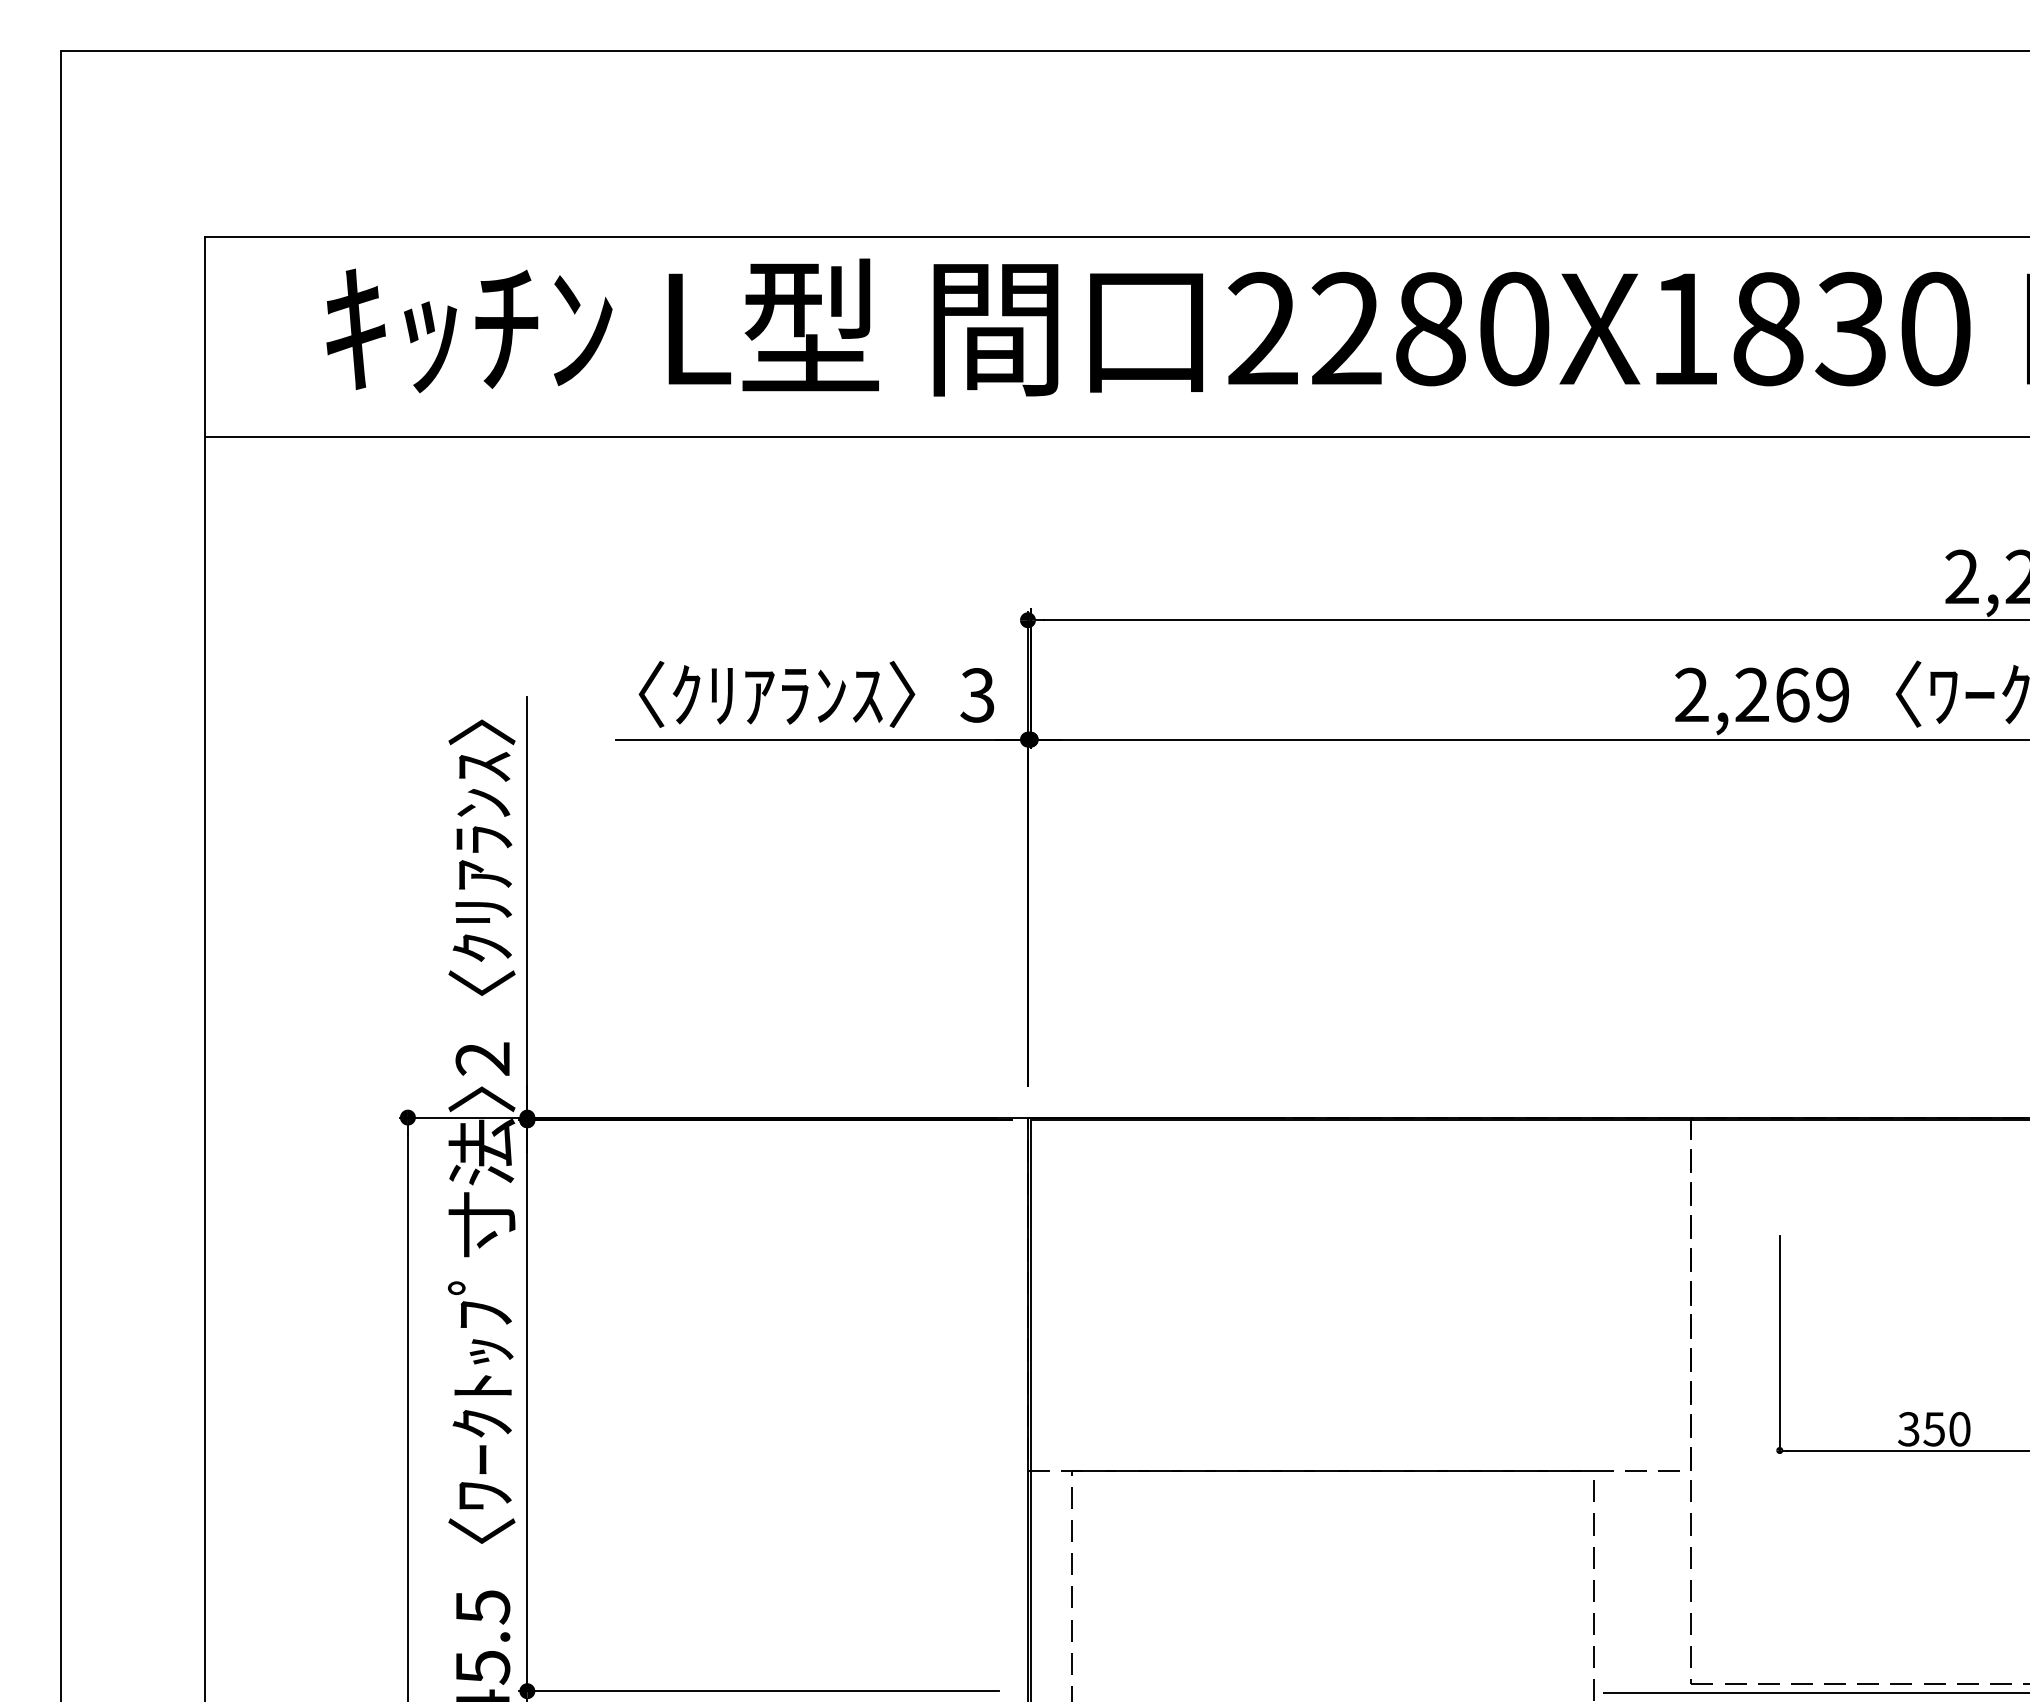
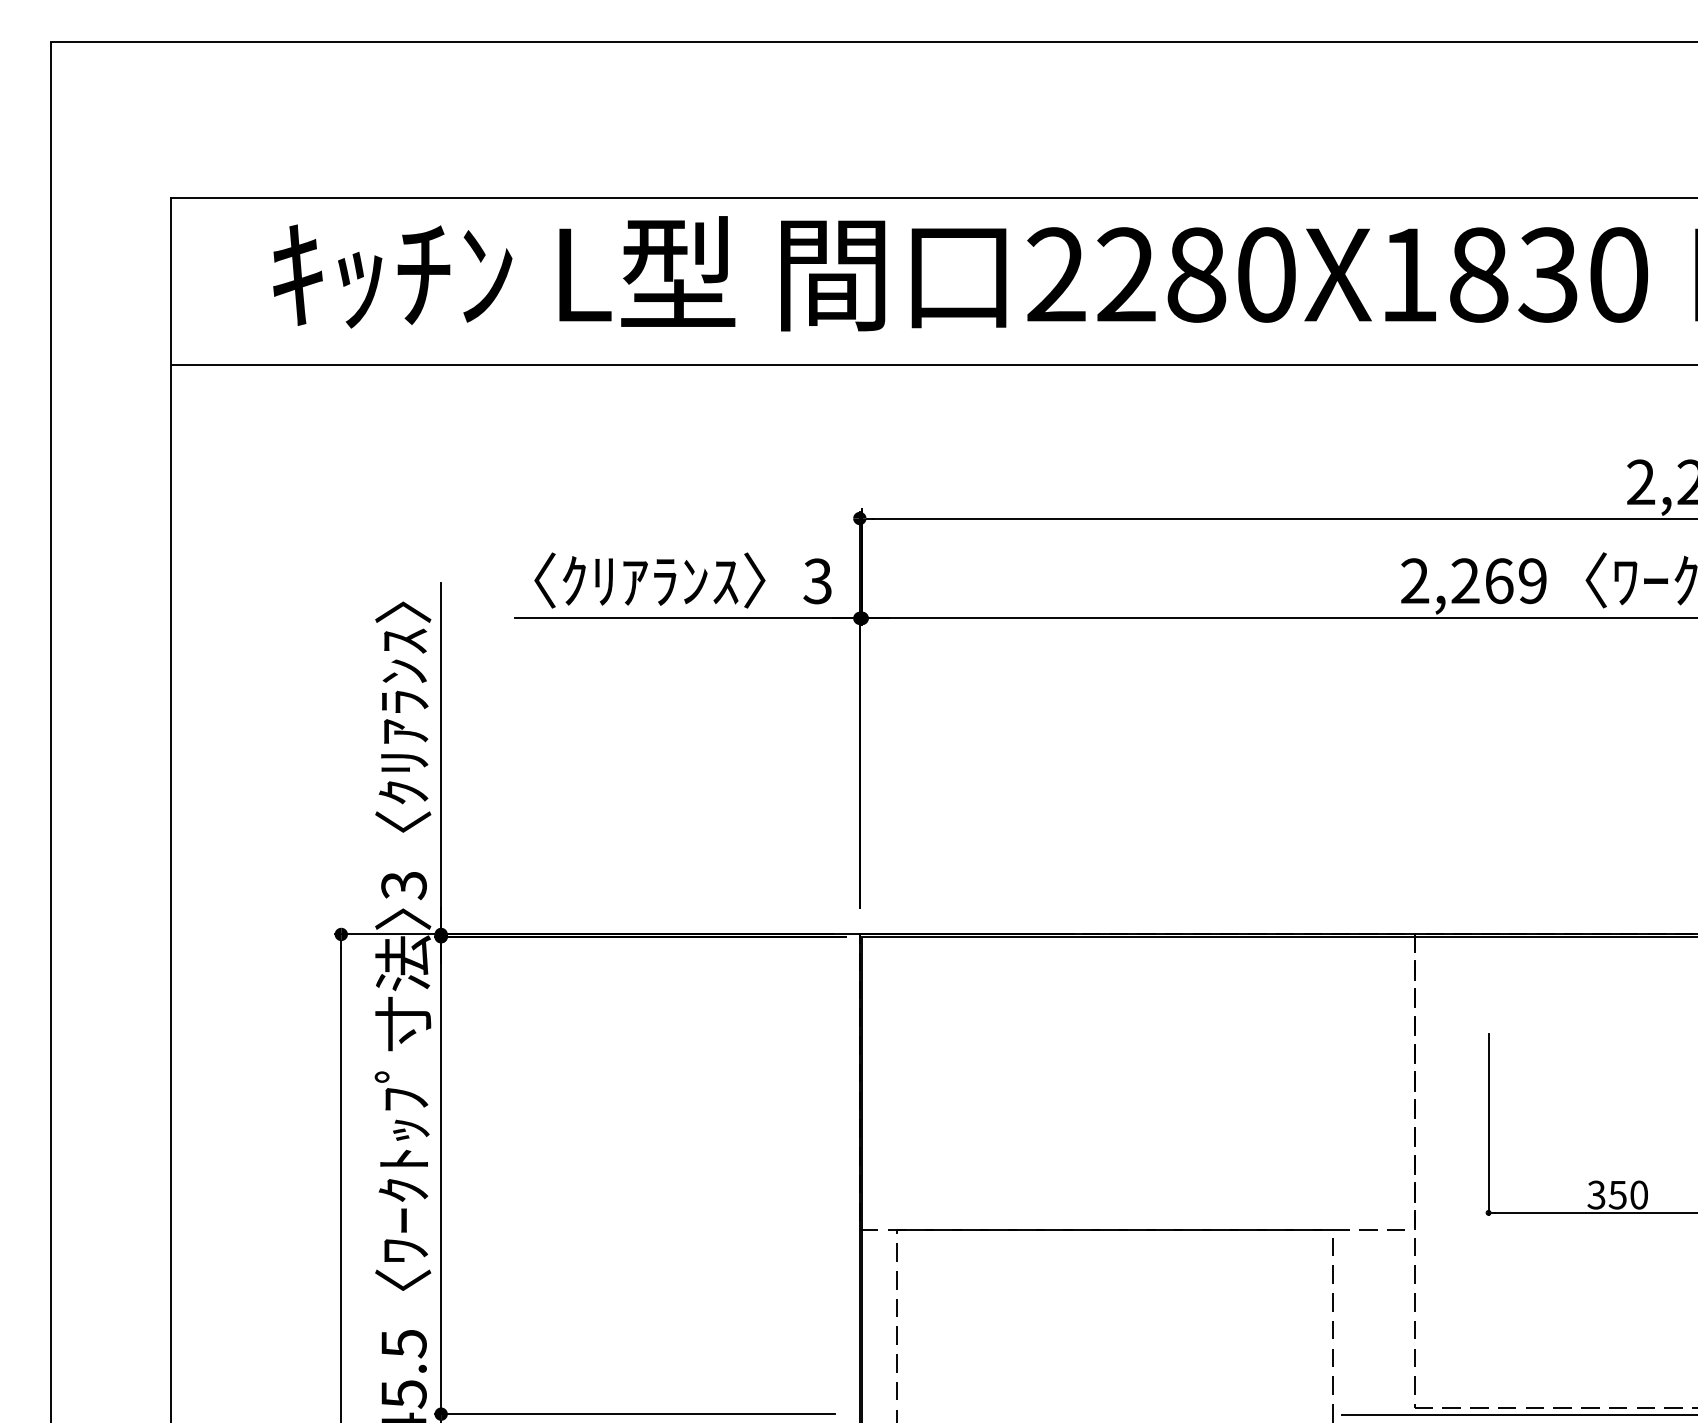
text: (483, 1059) -> (404, 885), 2 -> 3

